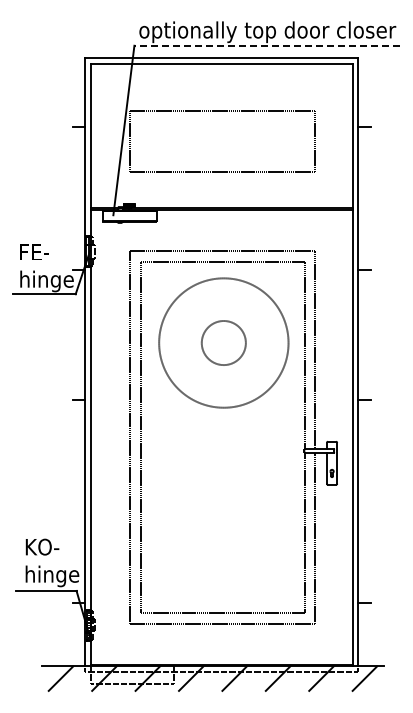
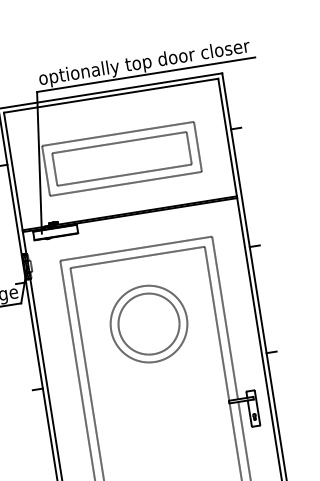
line: (266, 45) -> (145, 74), dashed -> solid
part: (222, 122) -> (119, 143), added
circle: (223, 342) -> (148, 323), size x0.71
circle: (223, 342) -> (148, 323), size x1.67

